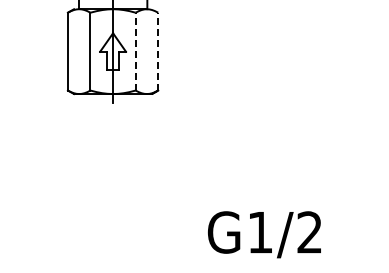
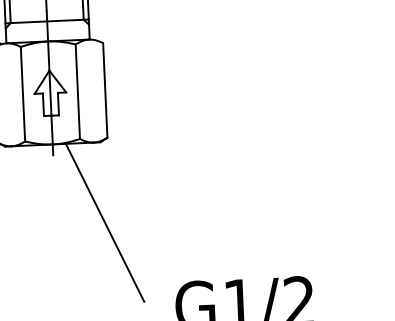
line: (135, 51) -> (77, 91), dashed -> solid
line: (158, 51) -> (105, 90), dashed -> solid
line: (152, 159) -> (104, 221), added

